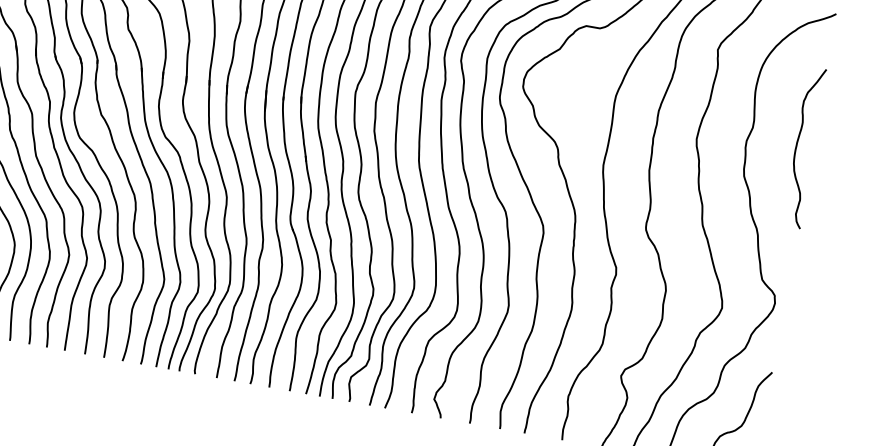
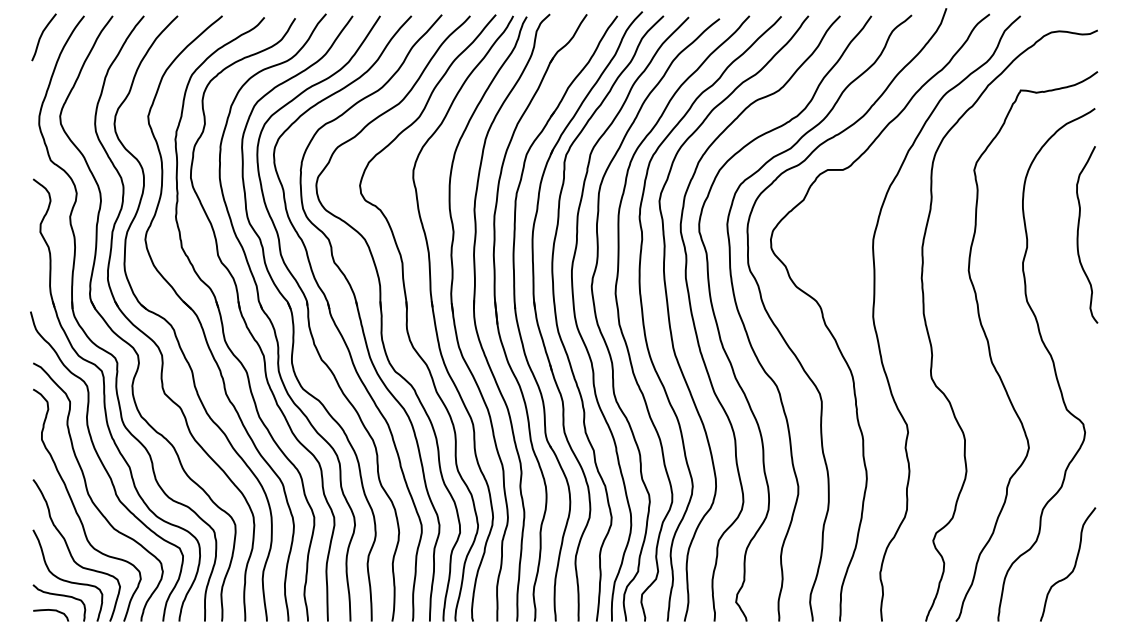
curve: (797, 146) -> (1078, 234), moved

